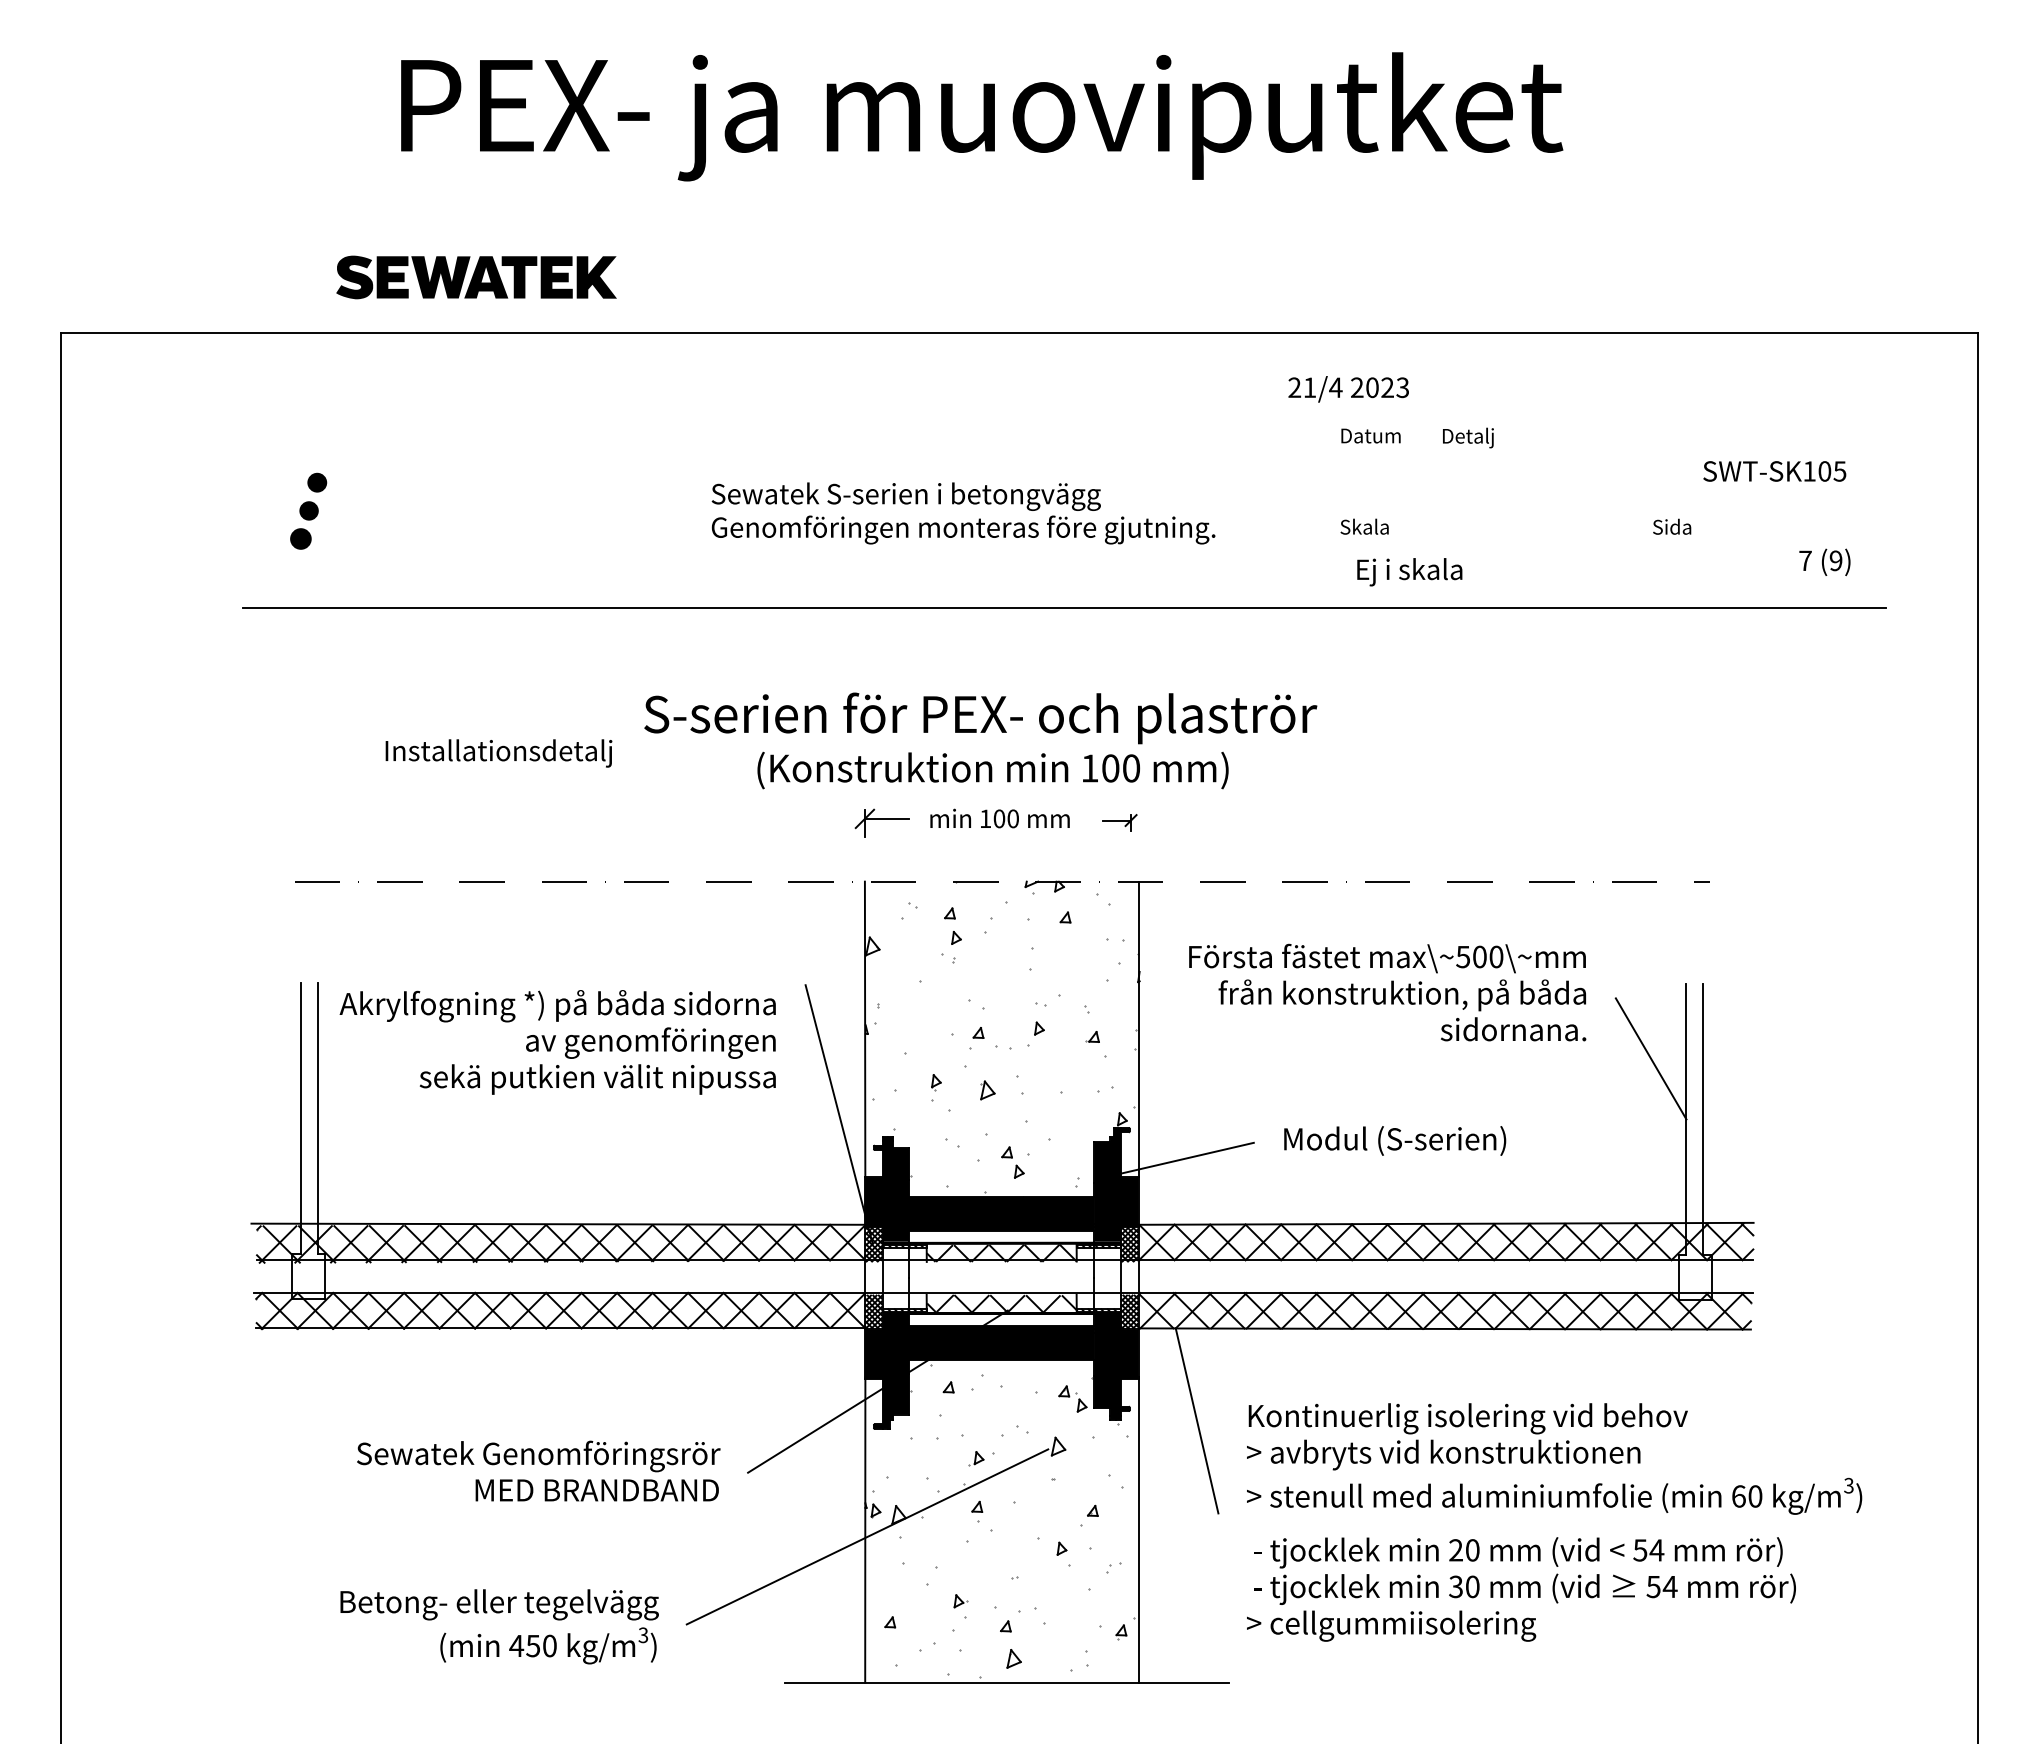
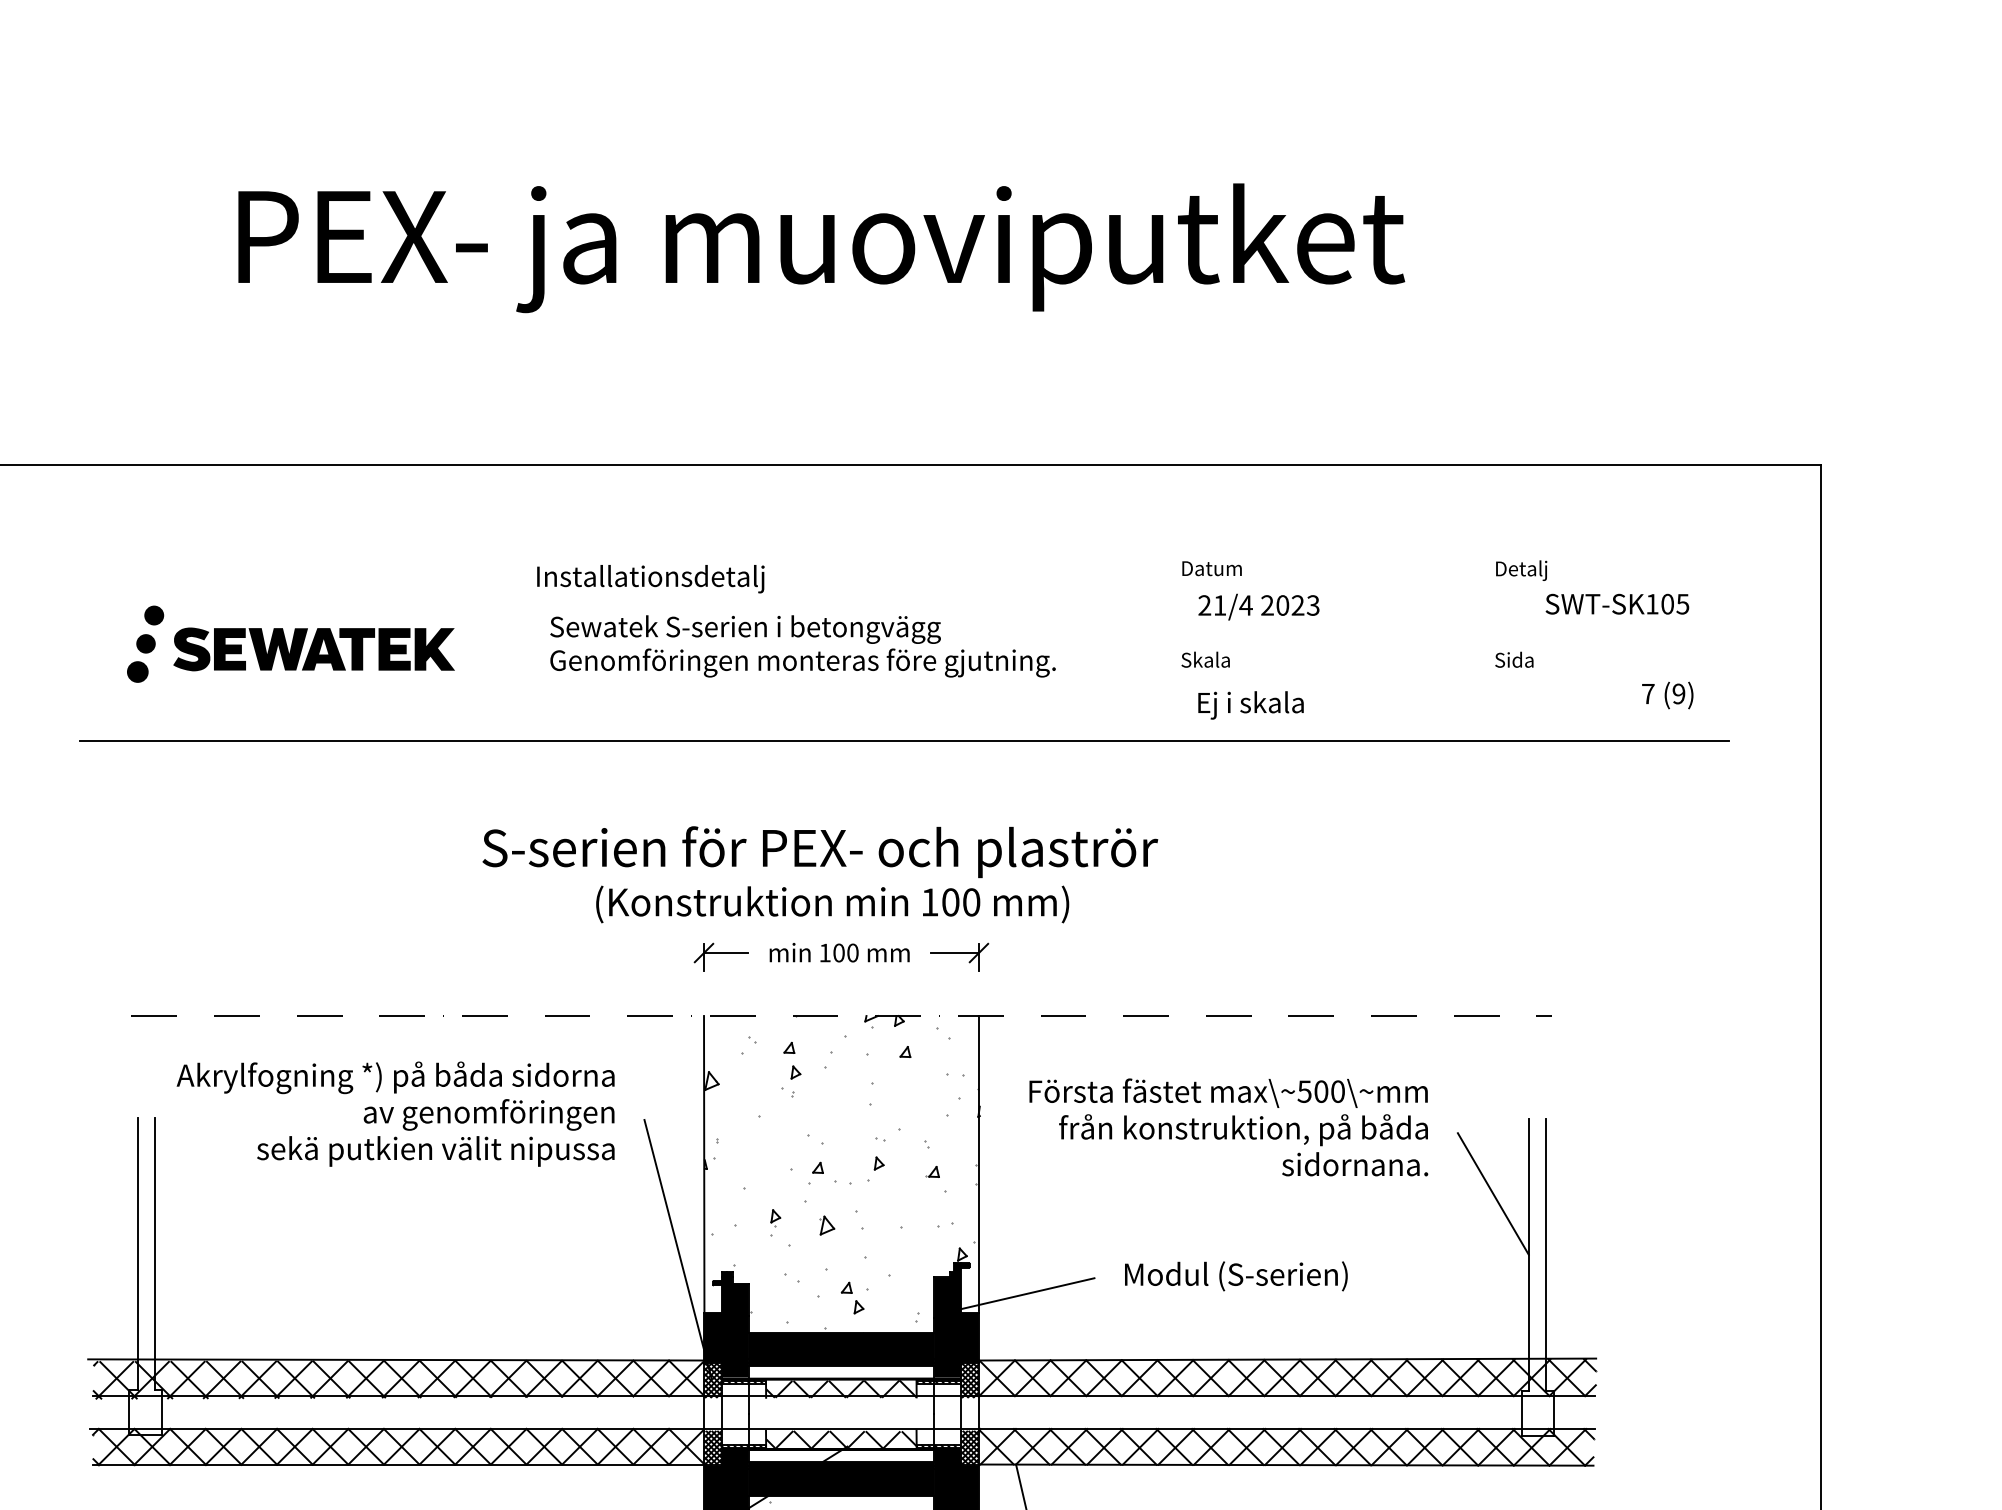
part: (476, 277) -> (314, 649), moved
text: (1348, 389) -> (1258, 607), moved
text: (1468, 437) -> (1521, 570), moved
text: (498, 753) -> (650, 579), moved
part: (1119, 822) -> (959, 956), size x1.67
text: (557, 1042) -> (395, 1114), moved

